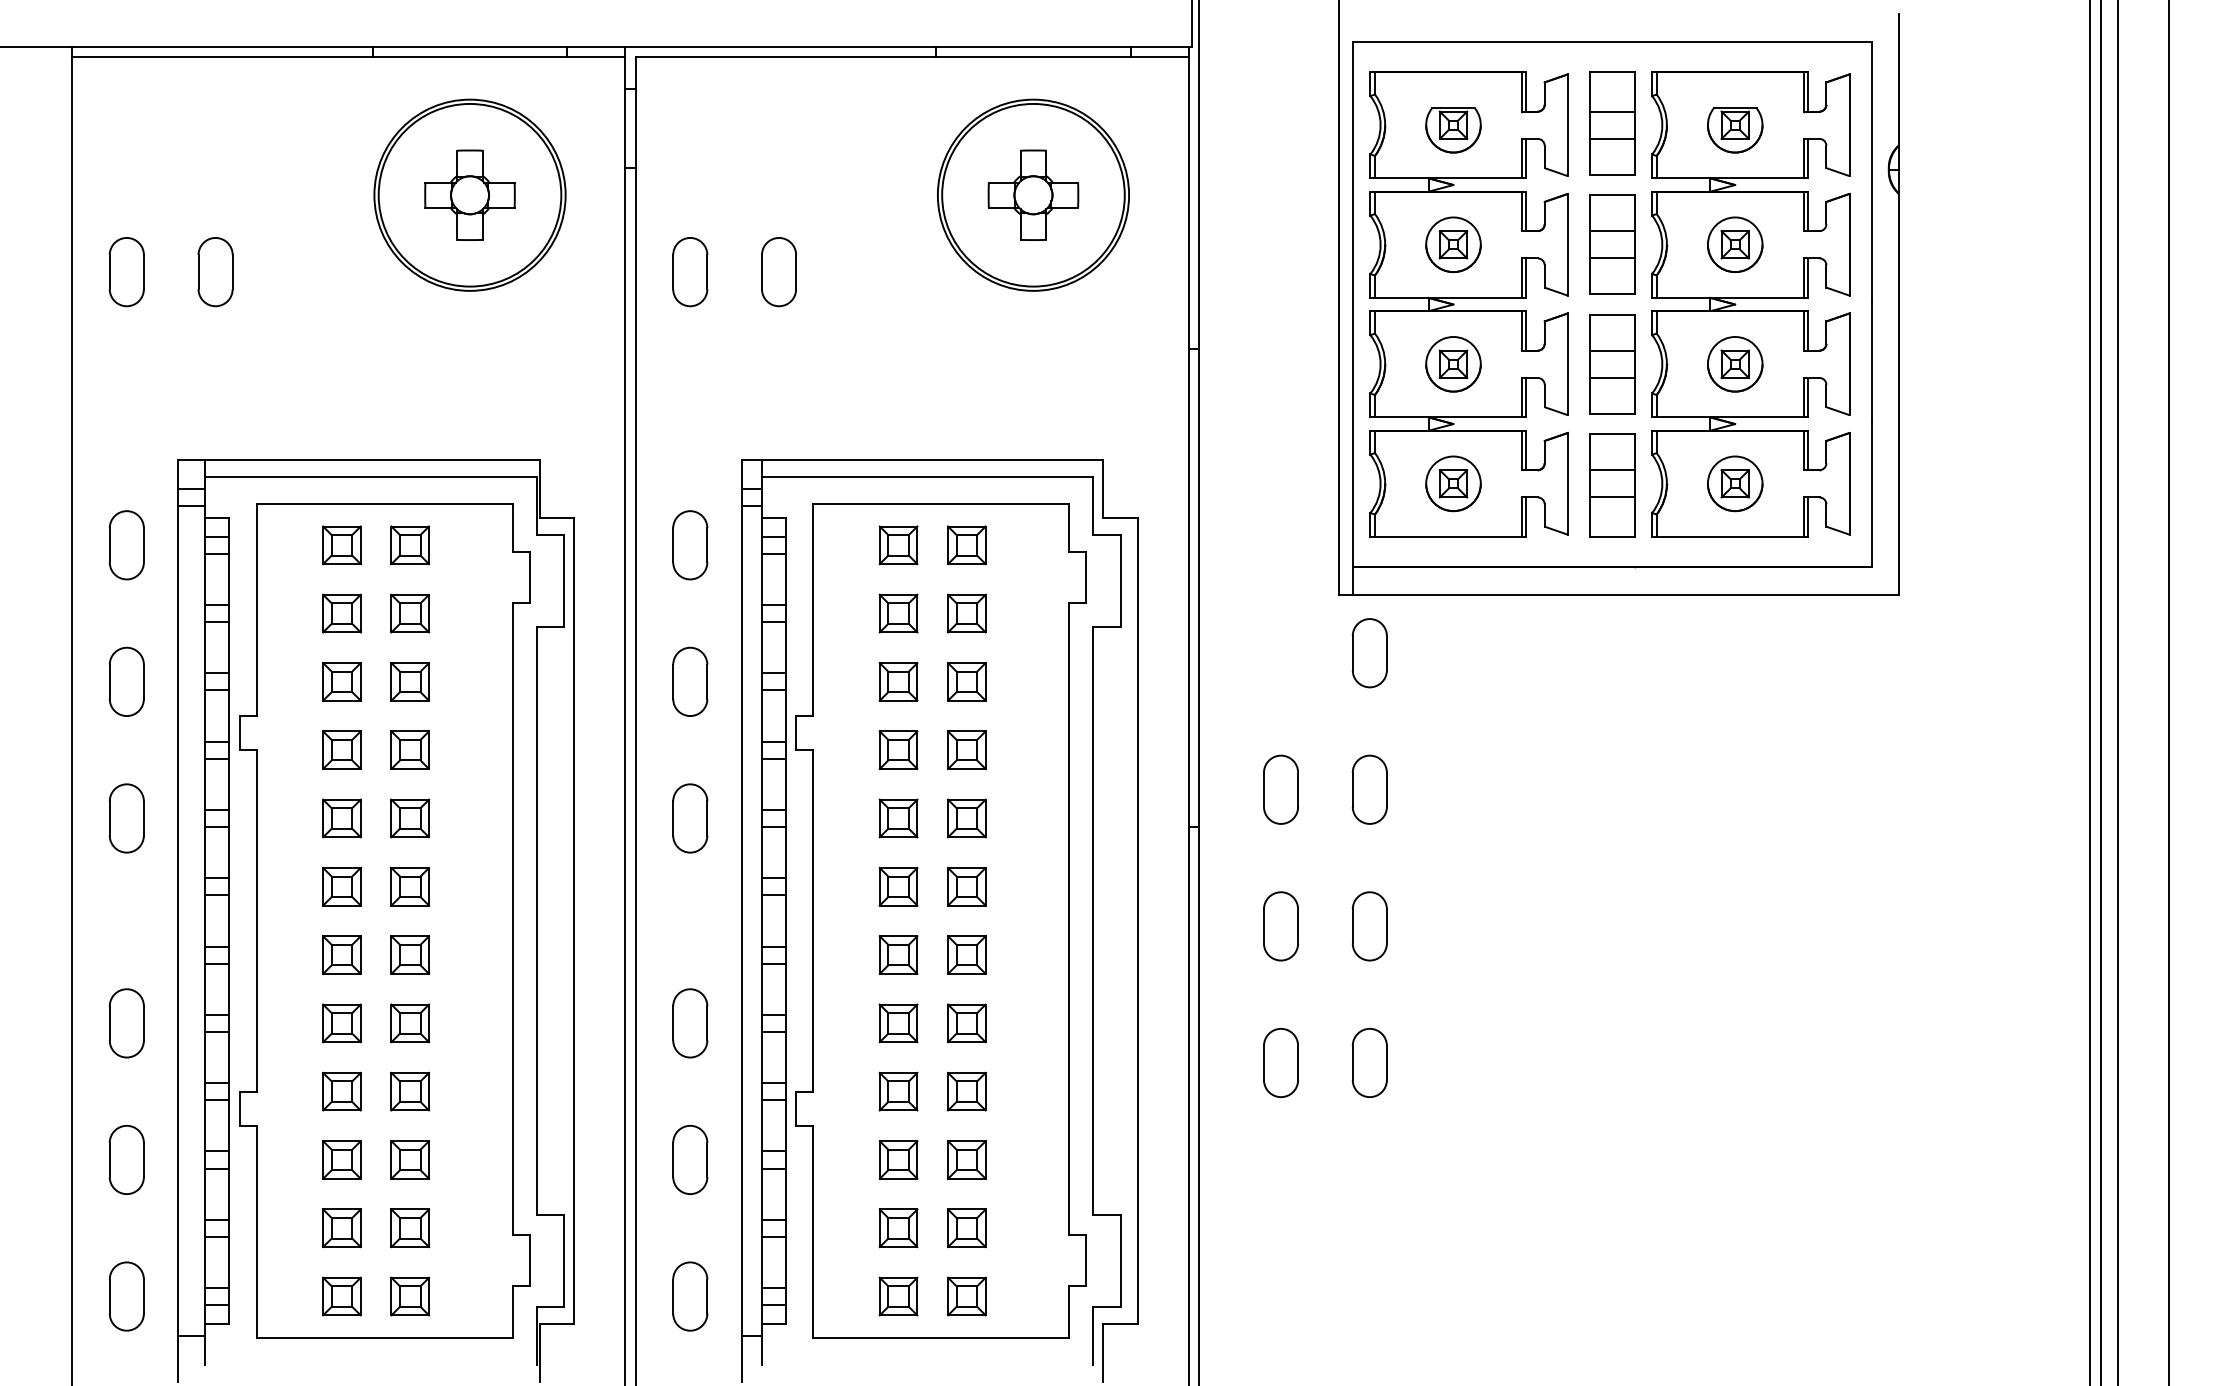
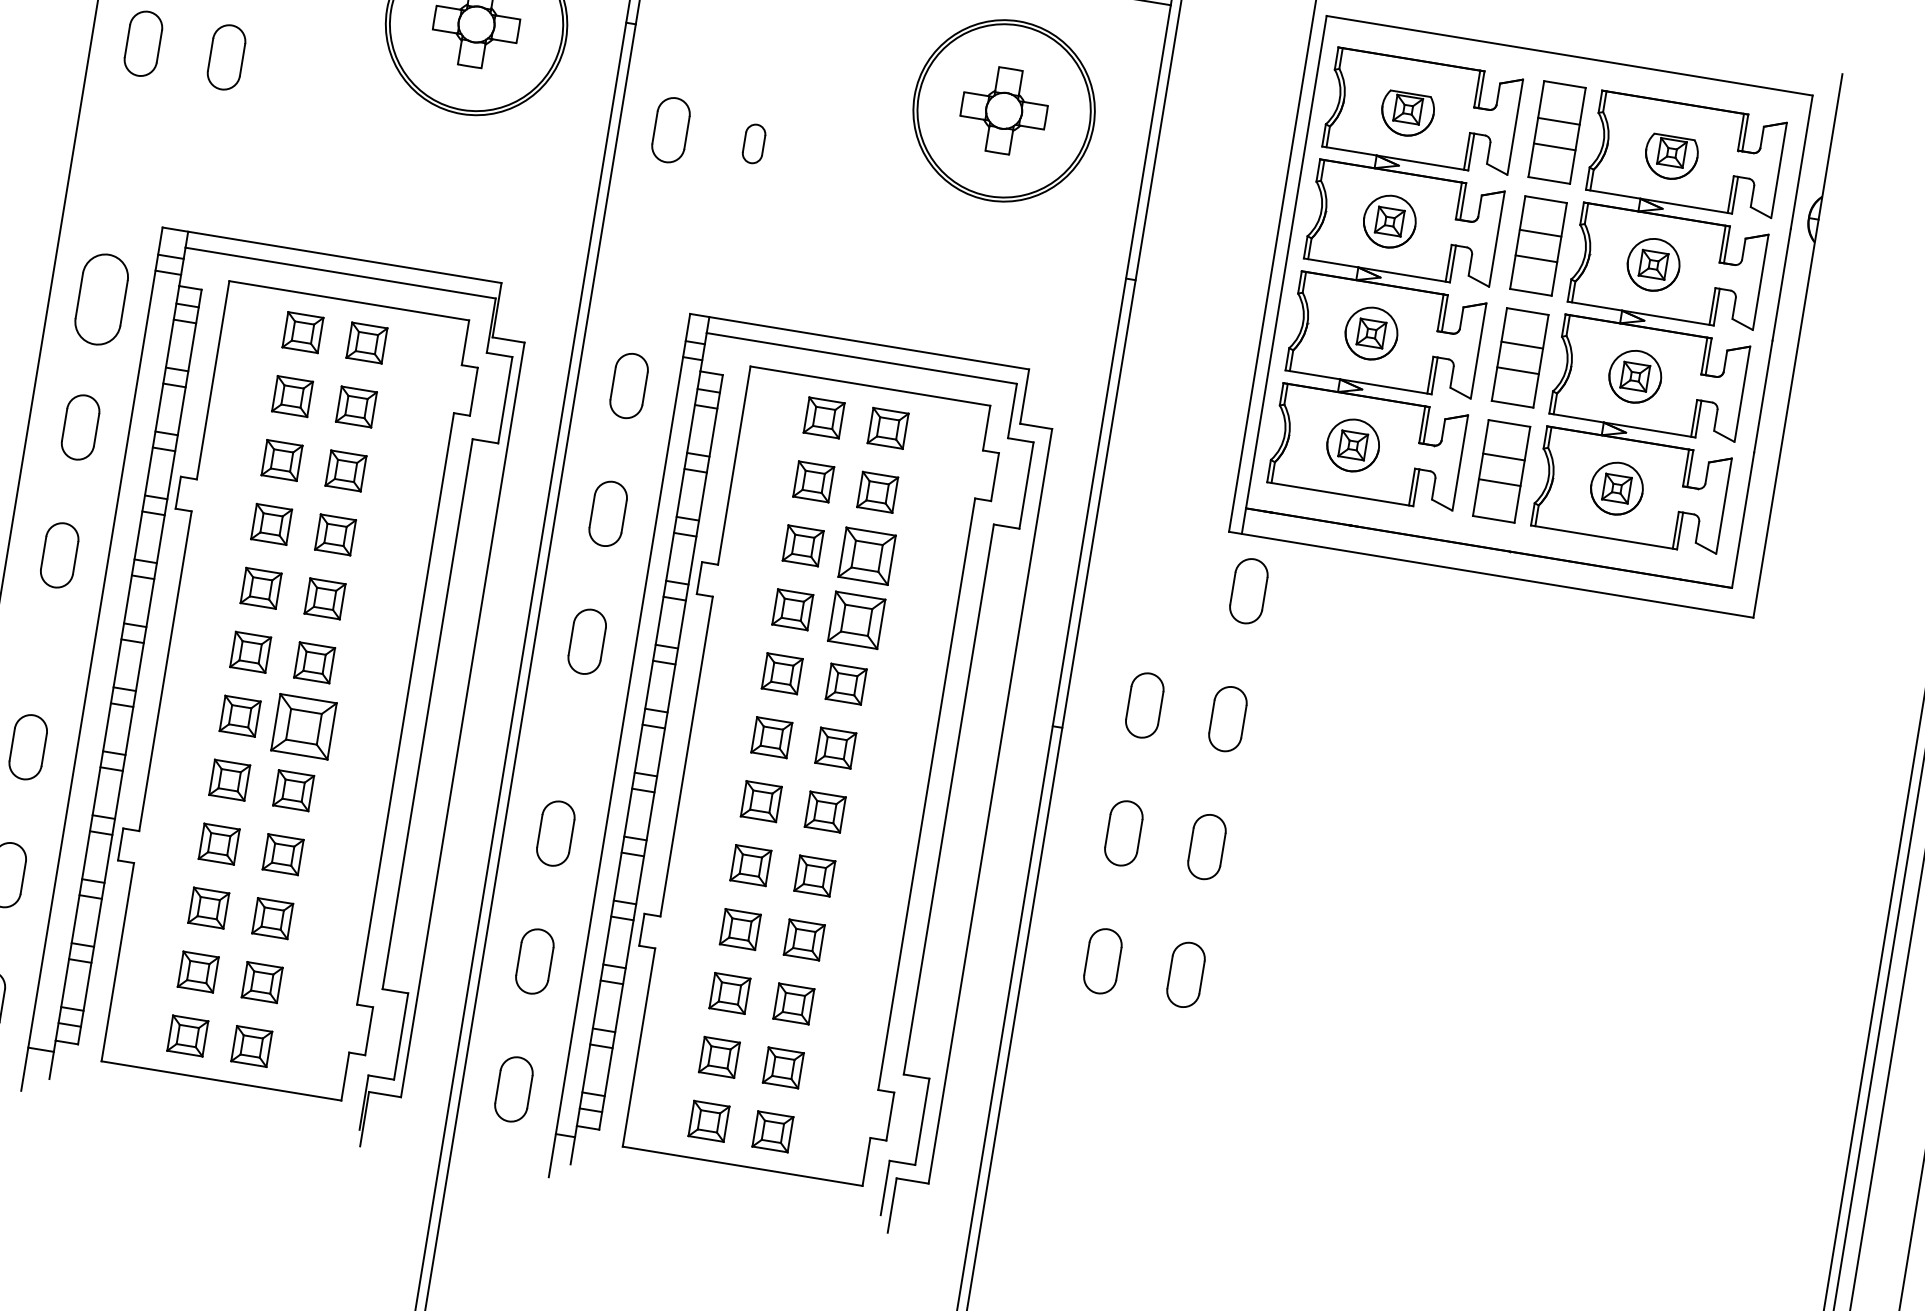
part: (778, 272) -> (753, 144), size x0.6
part: (126, 545) -> (101, 299), size x1.4
part: (966, 681) -> (866, 555), size x1.4
part: (966, 749) -> (856, 619), size x1.4
part: (410, 954) -> (304, 726), size x1.6

